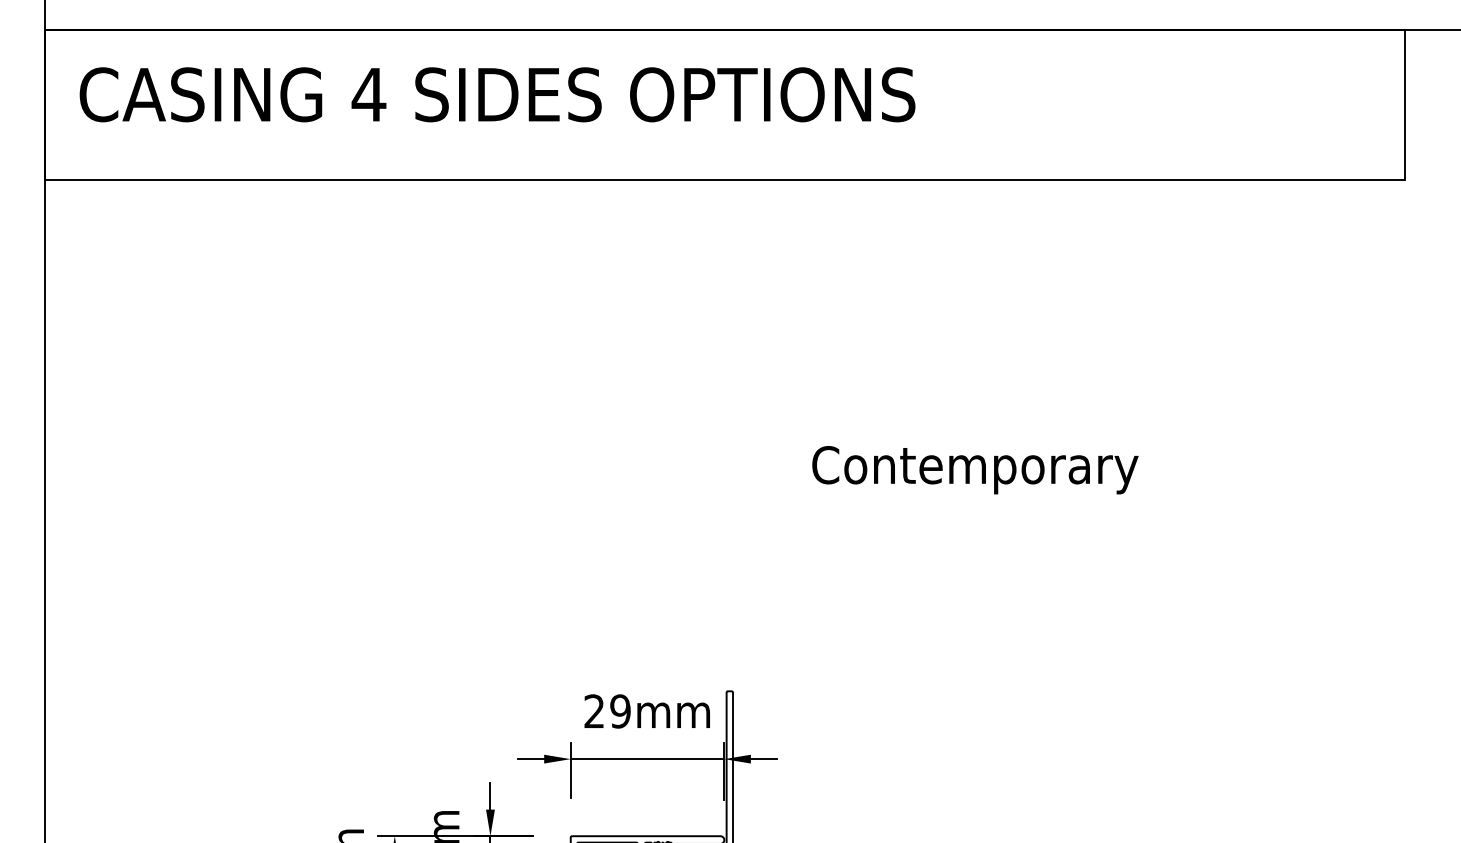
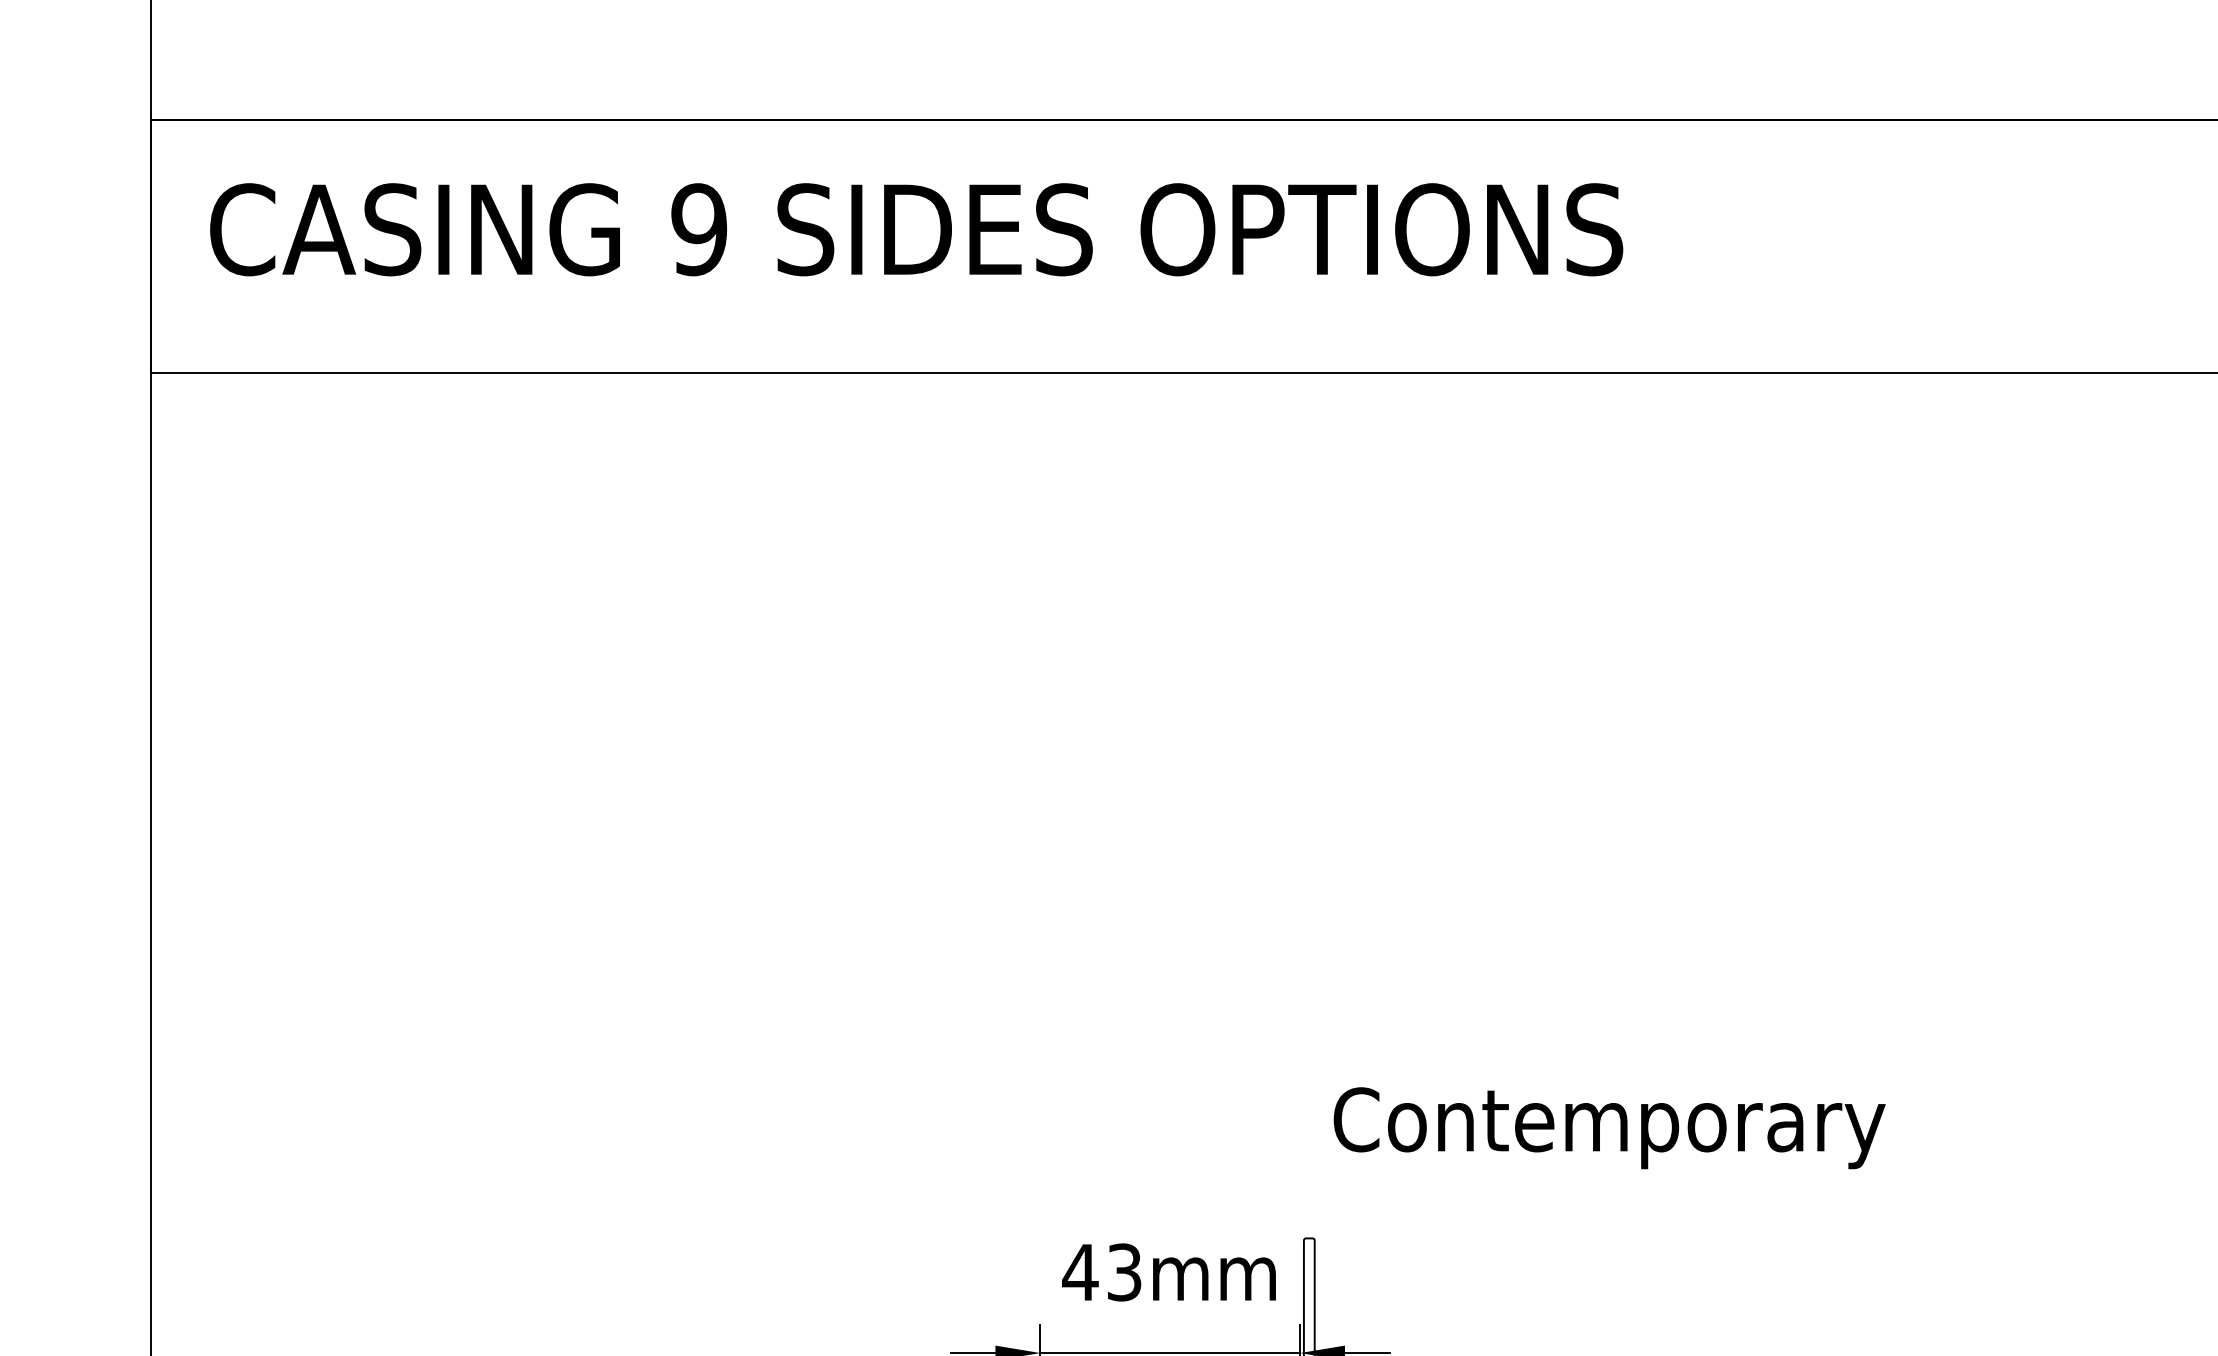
text: (368, 94) -> (698, 229), 4 -> 9
text: (975, 470) -> (1609, 1128), moved
text: (606, 711) -> (1100, 1272), 29mm -> 43mm

